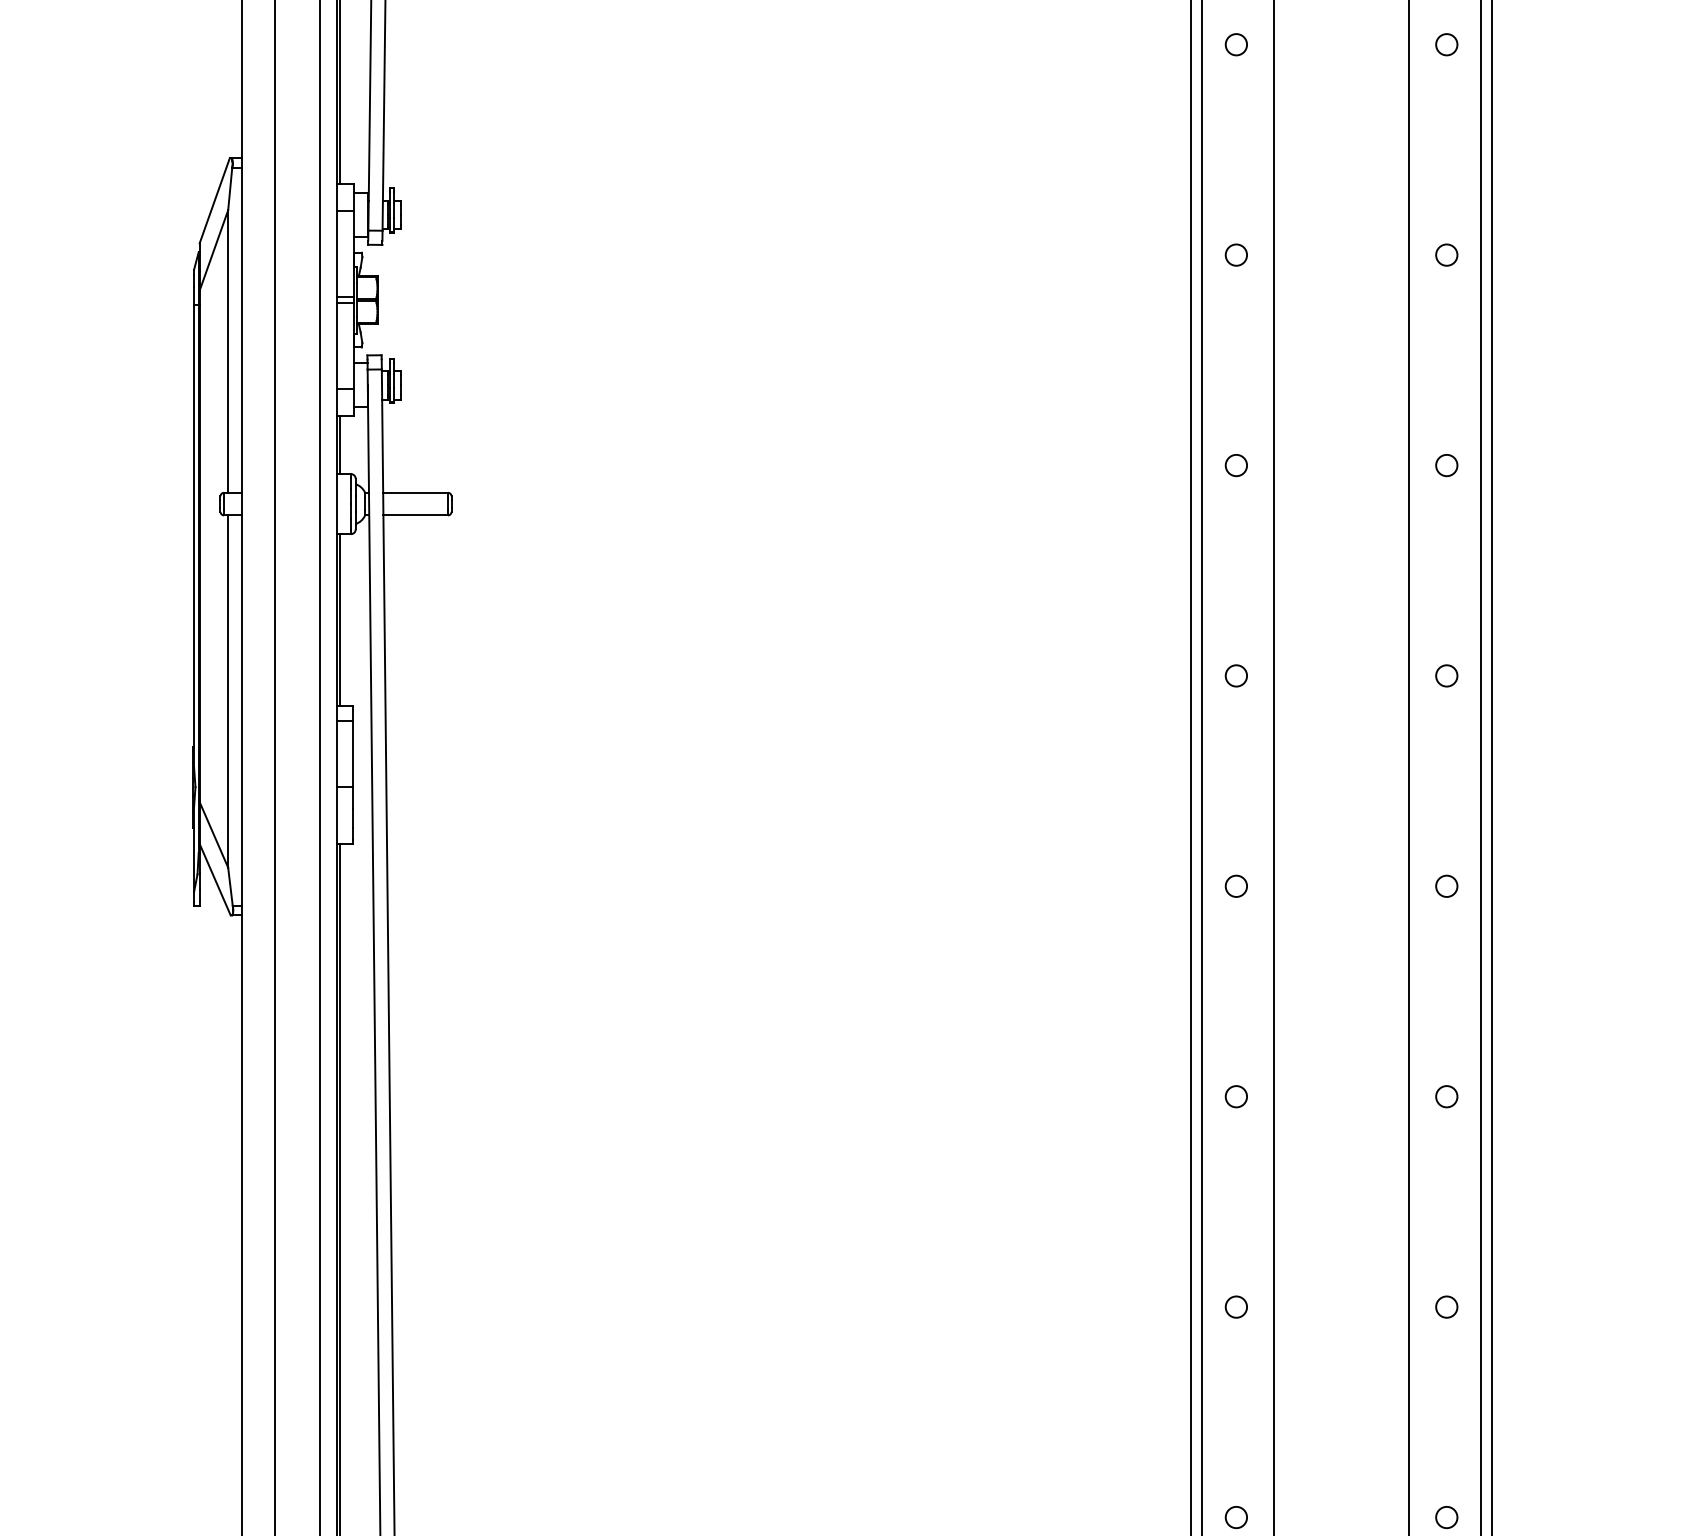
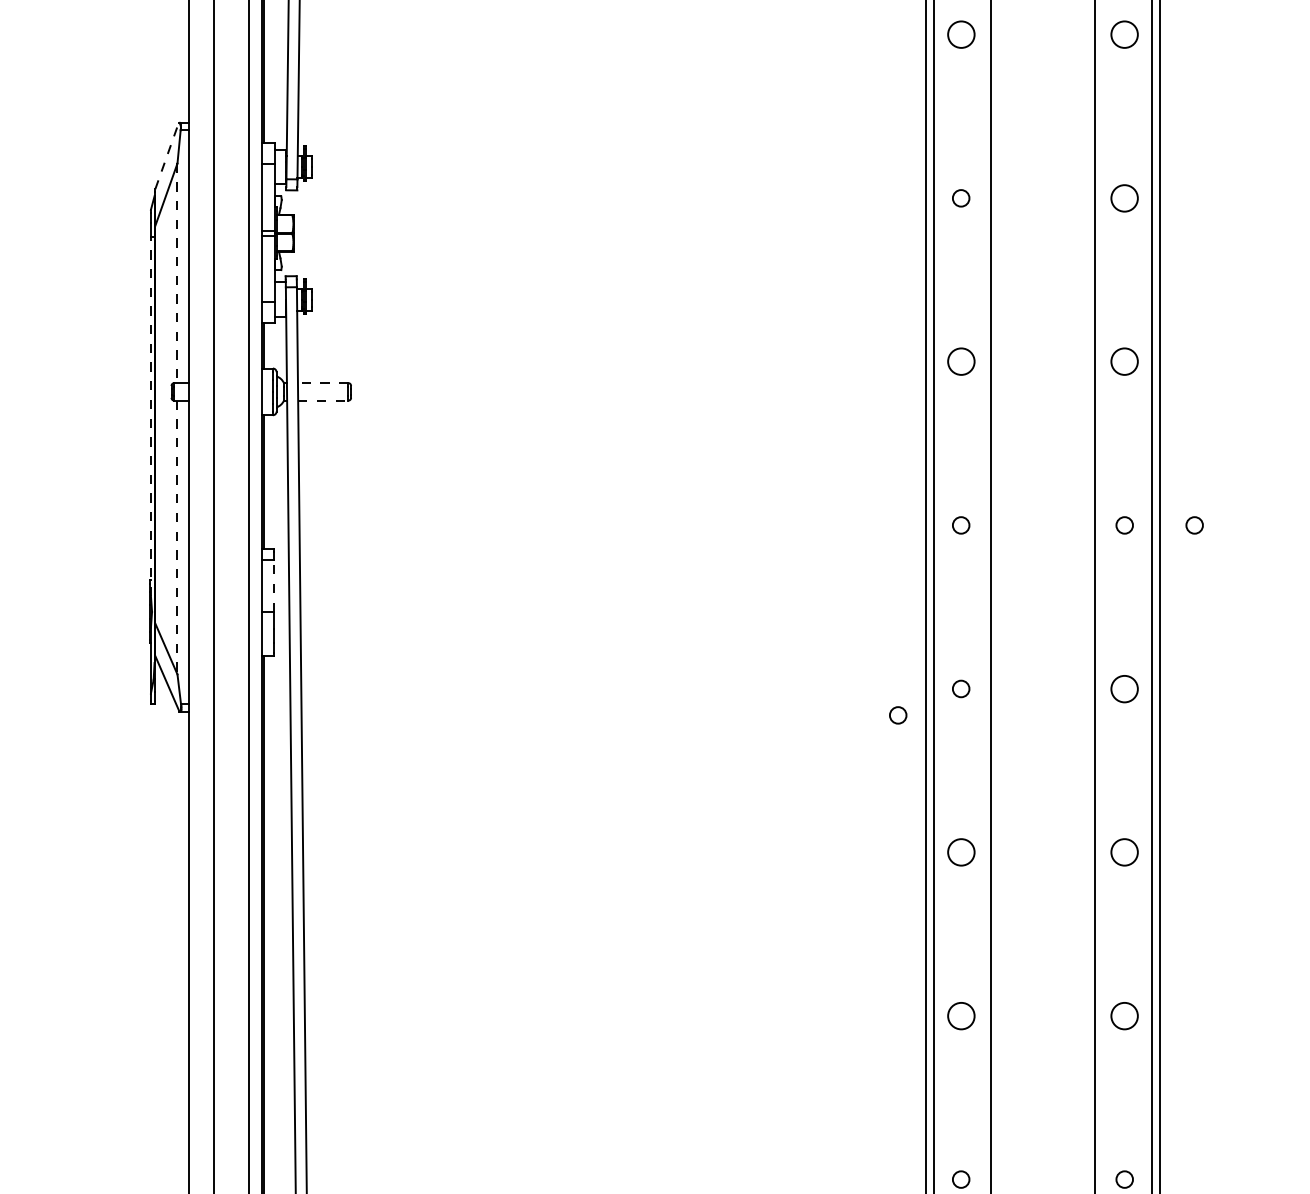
circle: (1235, 44) -> (960, 34), size x1.6
circle: (1446, 44) -> (1124, 34), size x1.6
line: (214, 200) -> (166, 155), solid -> dashed
circle: (1446, 254) -> (1124, 197), size x1.6
line: (228, 352) -> (177, 274), solid -> dashed
circle: (1235, 465) -> (960, 361), size x1.6
circle: (1446, 465) -> (1124, 361), size x1.6
line: (415, 492) -> (323, 382), solid -> dashed
line: (416, 515) -> (323, 400), solid -> dashed
line: (194, 535) -> (151, 416), solid -> dashed
circle: (1536, 675) -> (1194, 525), added
line: (228, 692) -> (177, 538), solid -> dashed
line: (352, 753) -> (274, 585), solid -> dashed
circle: (1446, 885) -> (1124, 688), size x1.6
circle: (1154, 919) -> (897, 714), added
circle: (1235, 1096) -> (960, 852), size x1.6
circle: (1446, 1096) -> (1124, 852), size x1.6
circle: (1235, 1306) -> (960, 1015), size x1.6
circle: (1446, 1306) -> (1124, 1015), size x1.6

